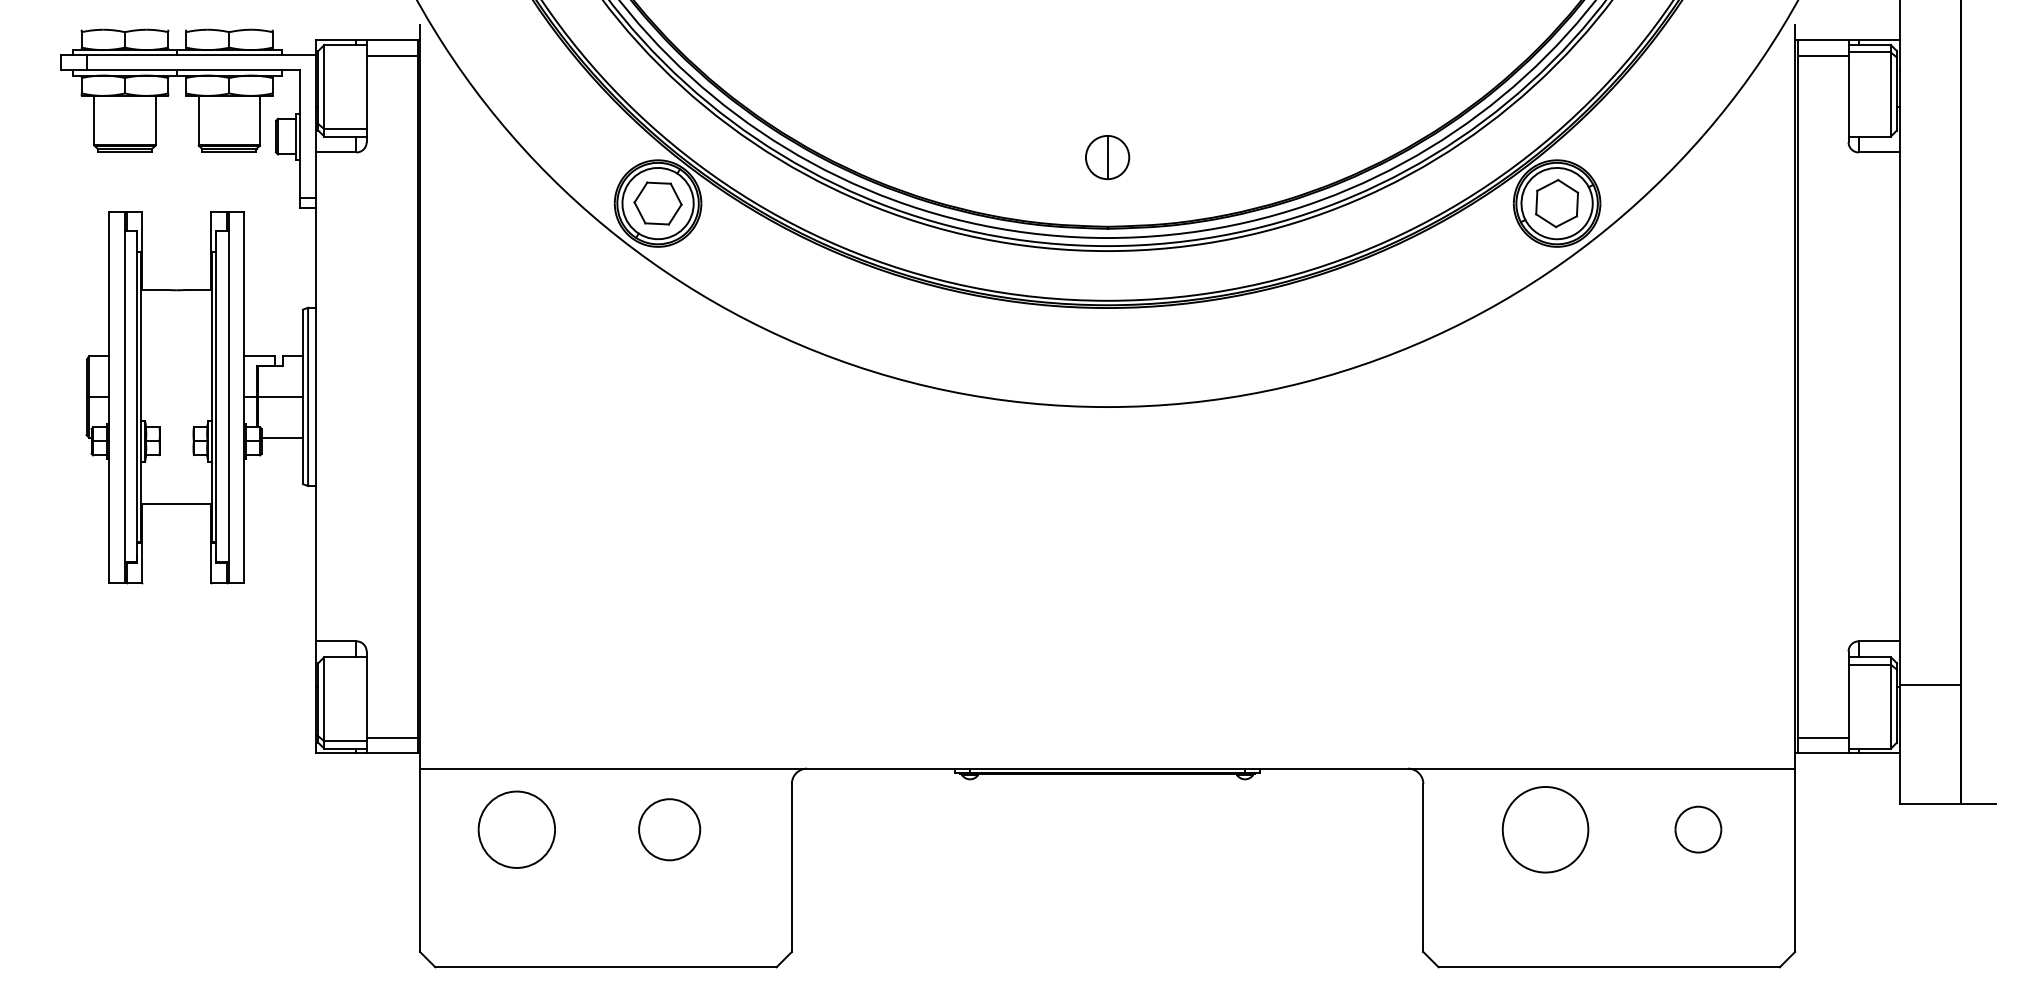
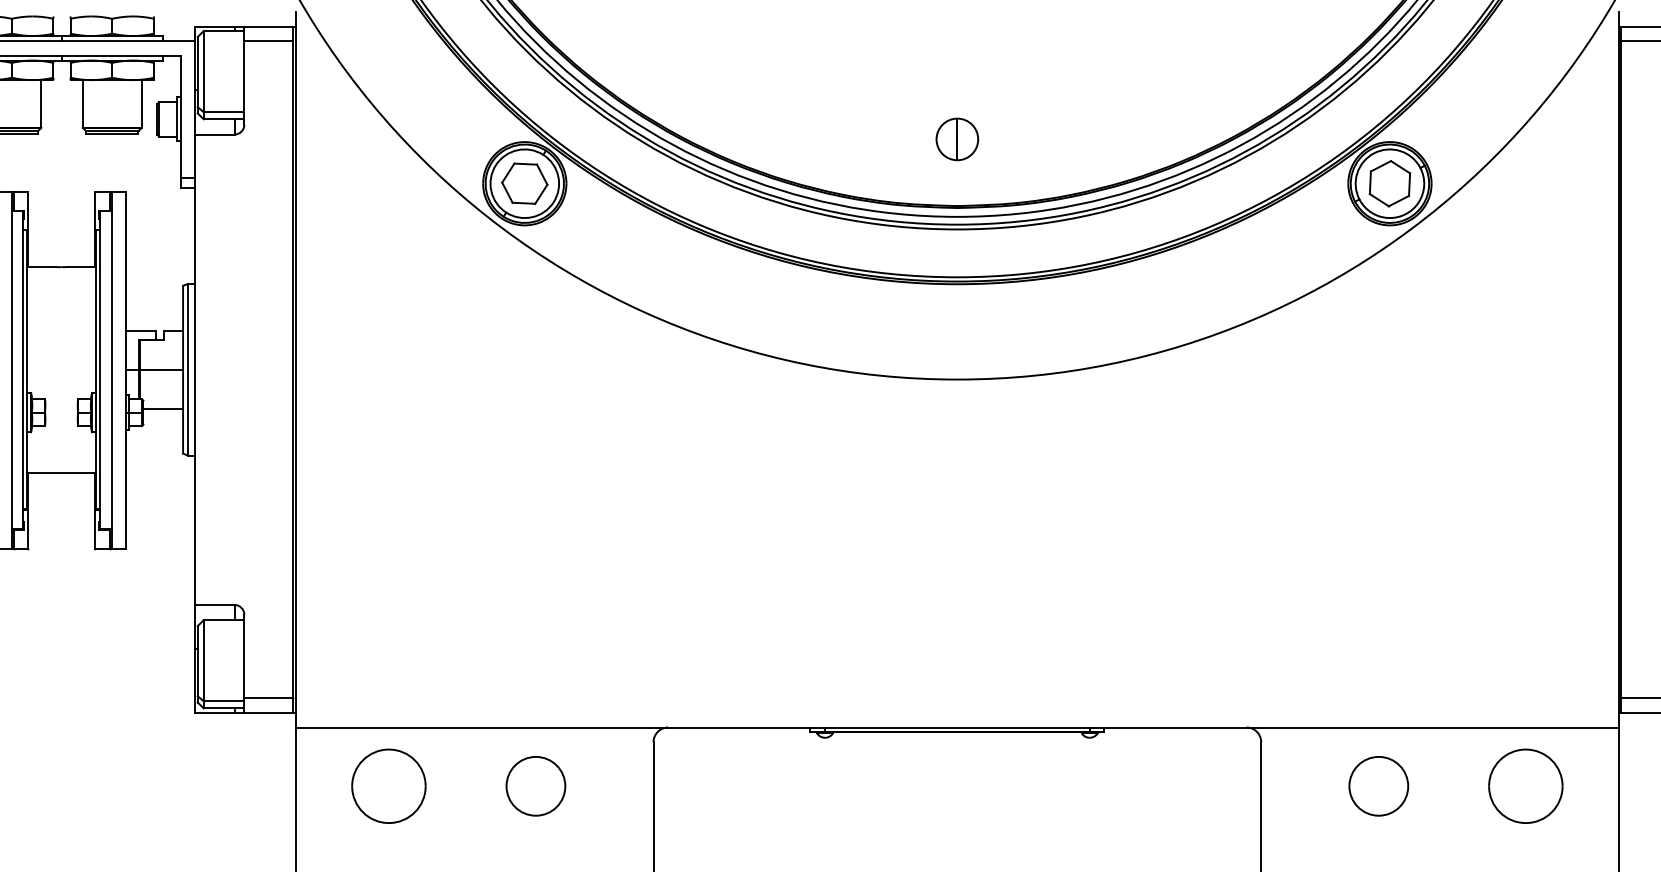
circle: (1545, 829) -> (1378, 786), size x0.71
part: (1698, 829) -> (1526, 786), size x1.67

